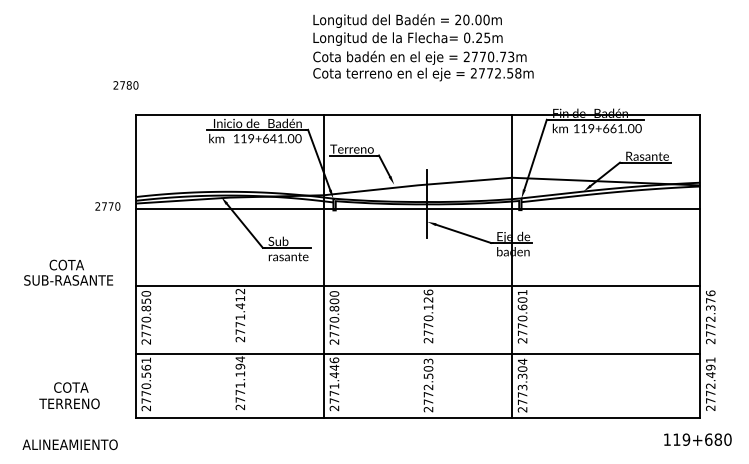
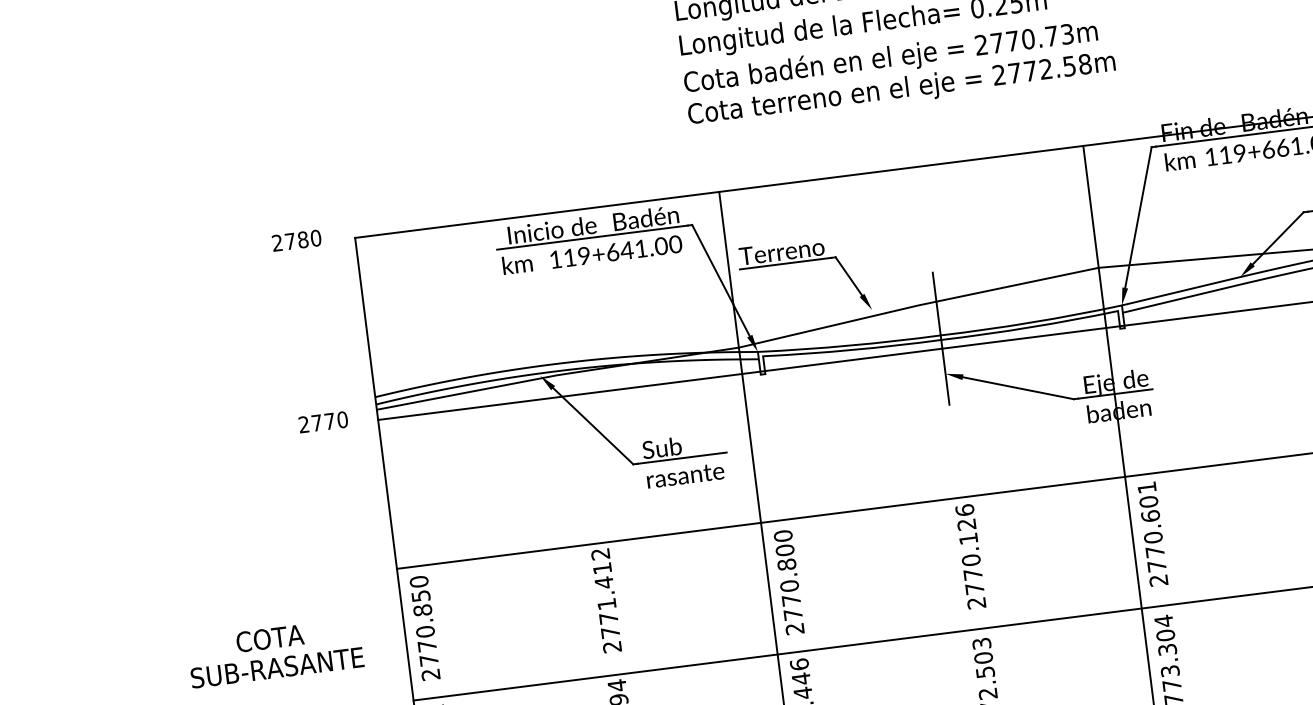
text: (125, 85) -> (295, 240), moved
text: (68, 272) -> (275, 652), moved

